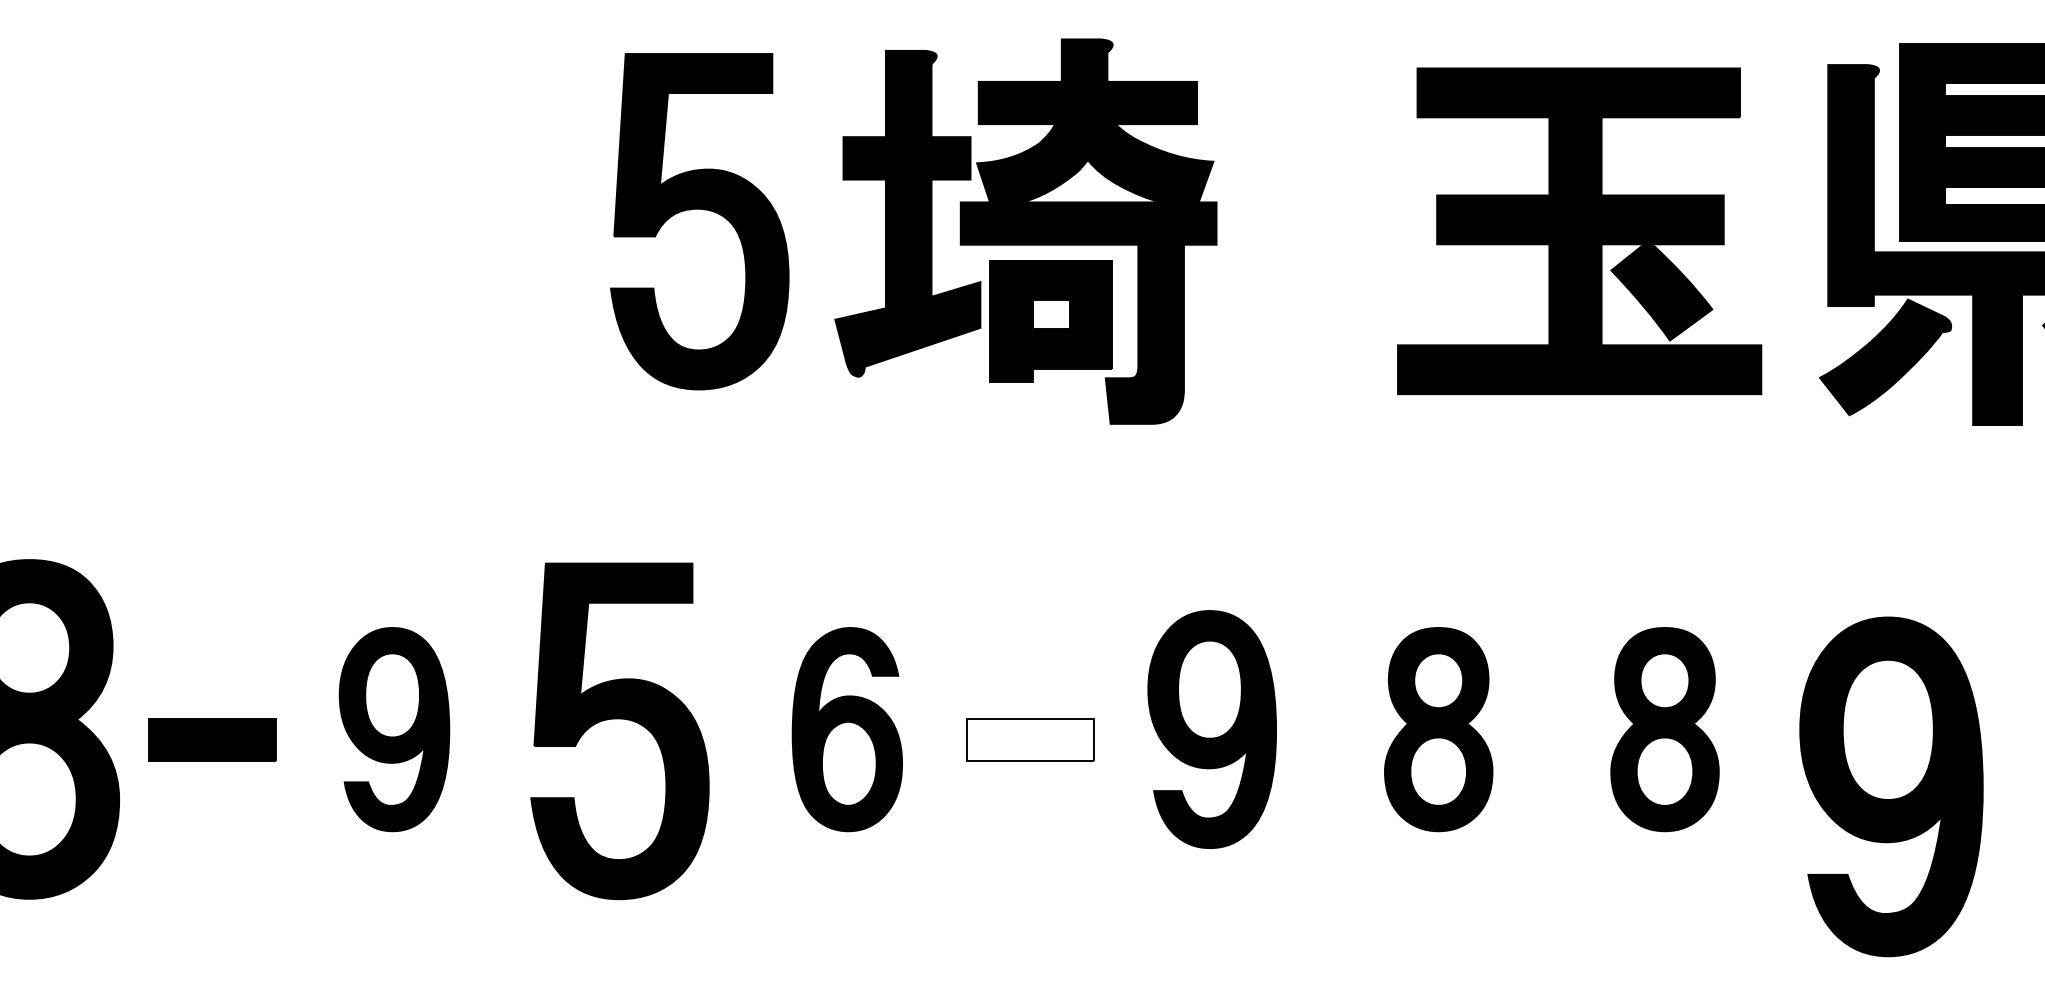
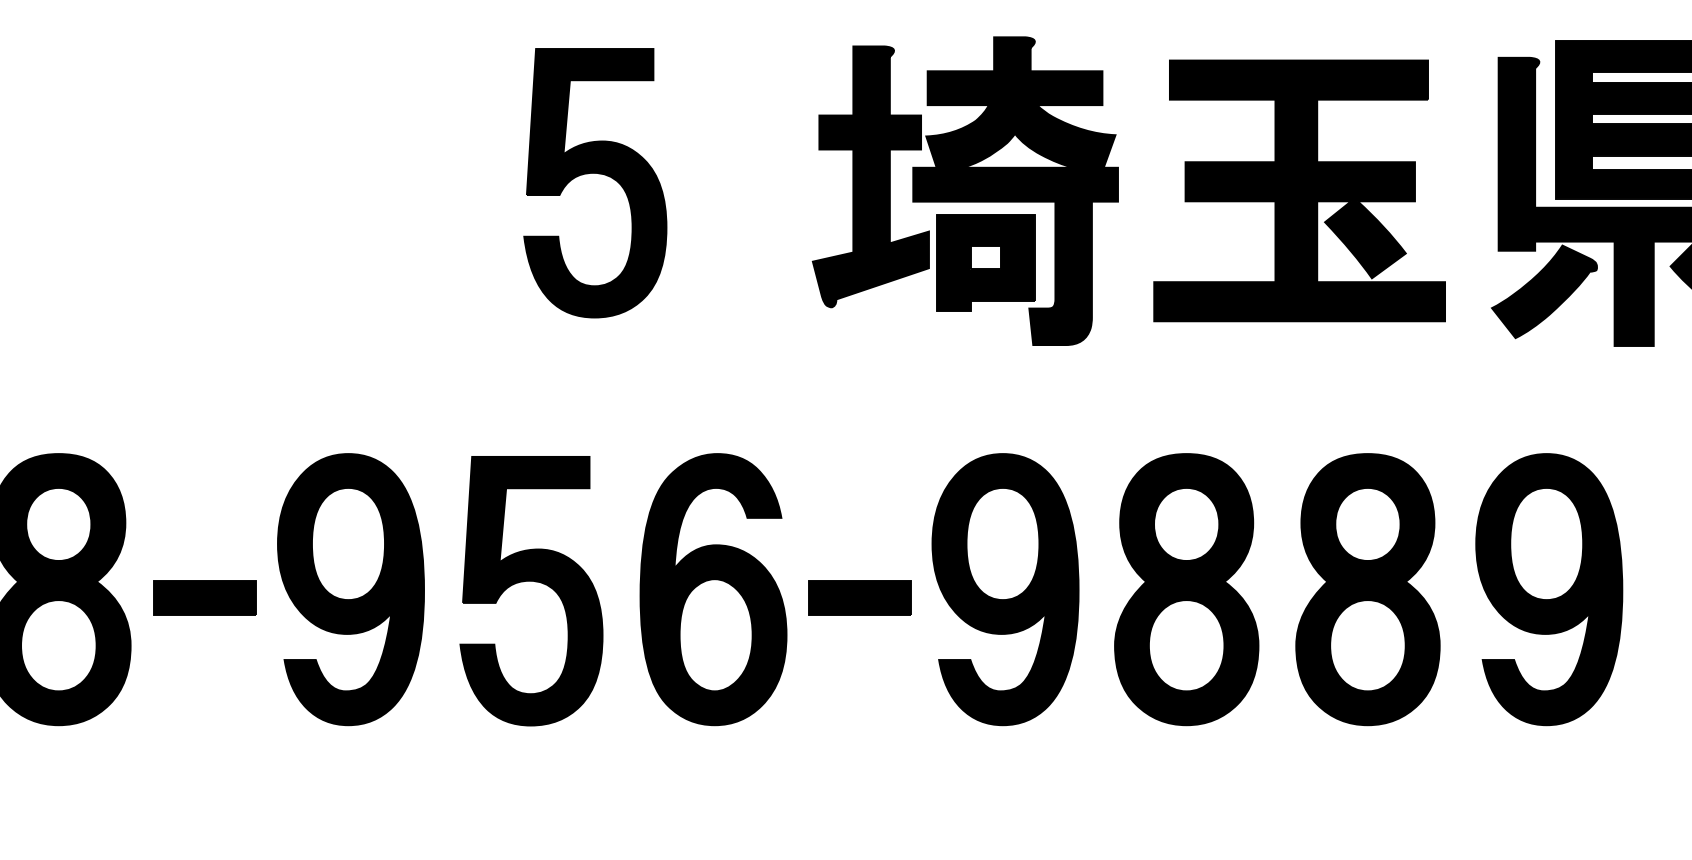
part: (1024, 230) -> (964, 190), moved
part: (393, 729) -> (350, 589), size x1.67
part: (847, 729) -> (713, 589), size x1.67
part: (1212, 729) -> (1005, 589), size x1.43
part: (1438, 729) -> (1186, 589), size x1.67
part: (1664, 729) -> (1367, 589), size x1.67
fill: (1029, 739) -> (859, 597), added
part: (1891, 786) -> (1549, 589), moved

